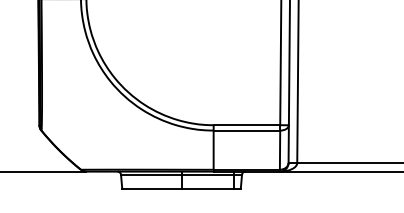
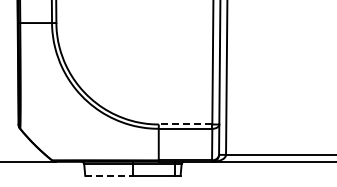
line: (246, 125) -> (185, 124), solid -> dashed
line: (152, 188) -> (109, 175), solid -> dashed

